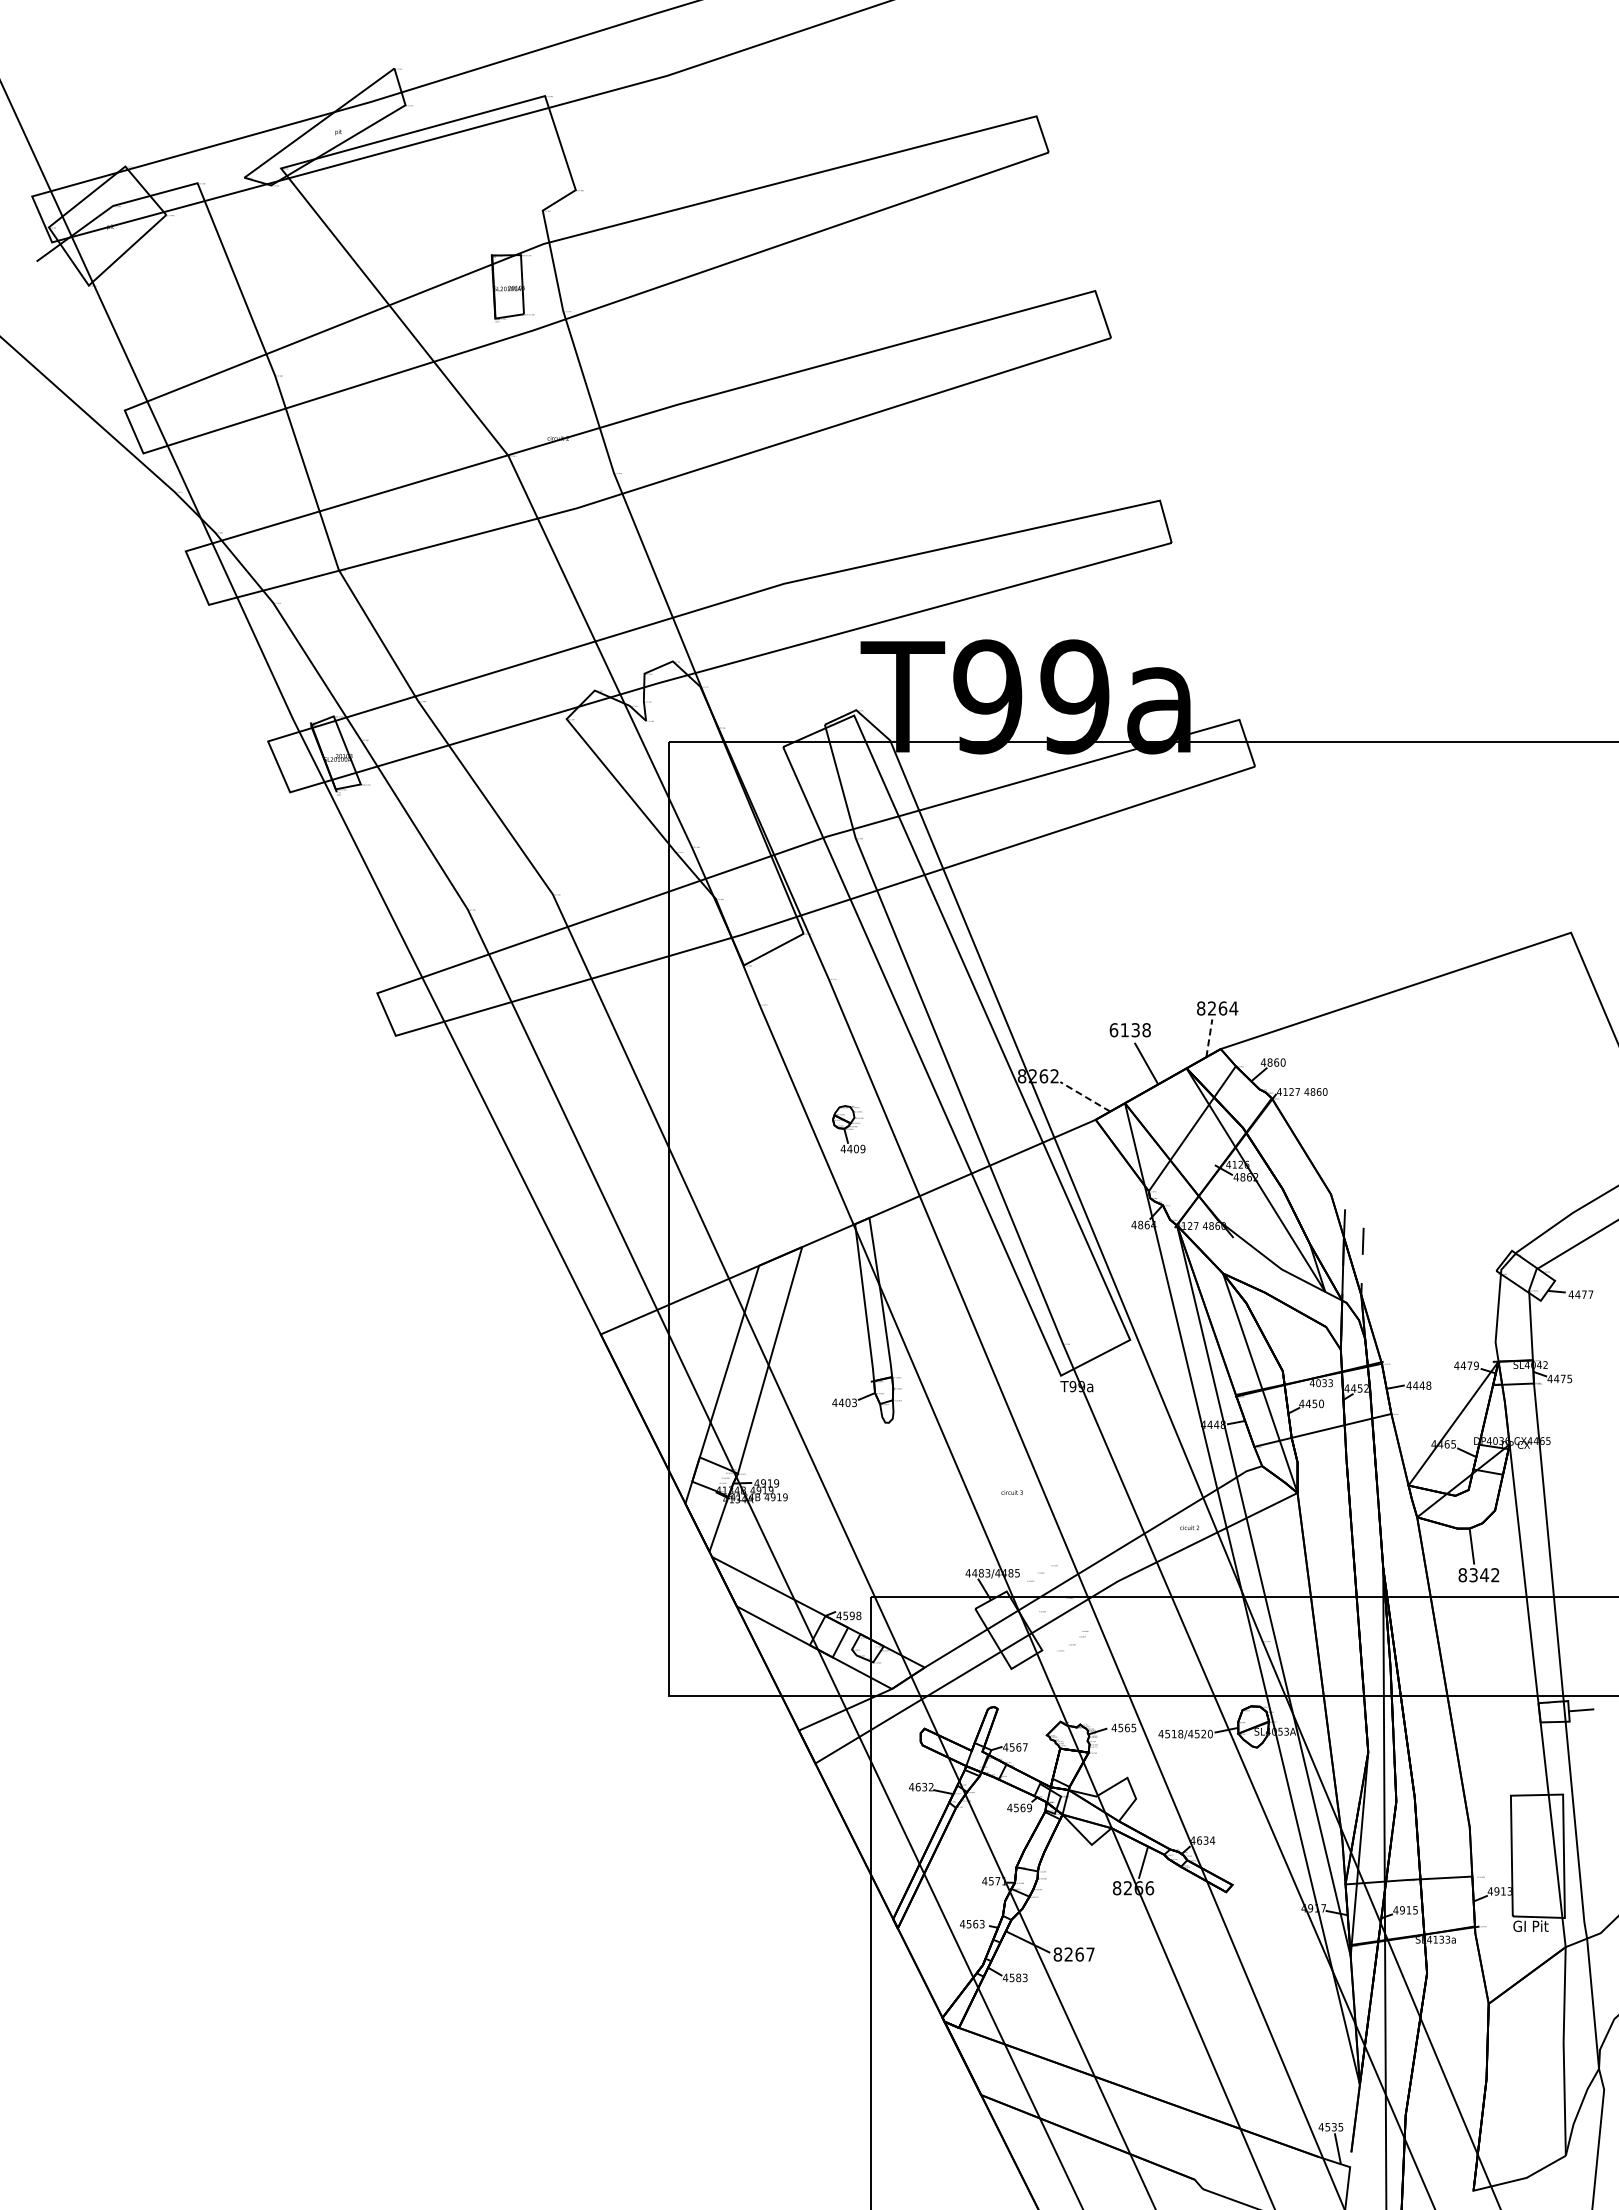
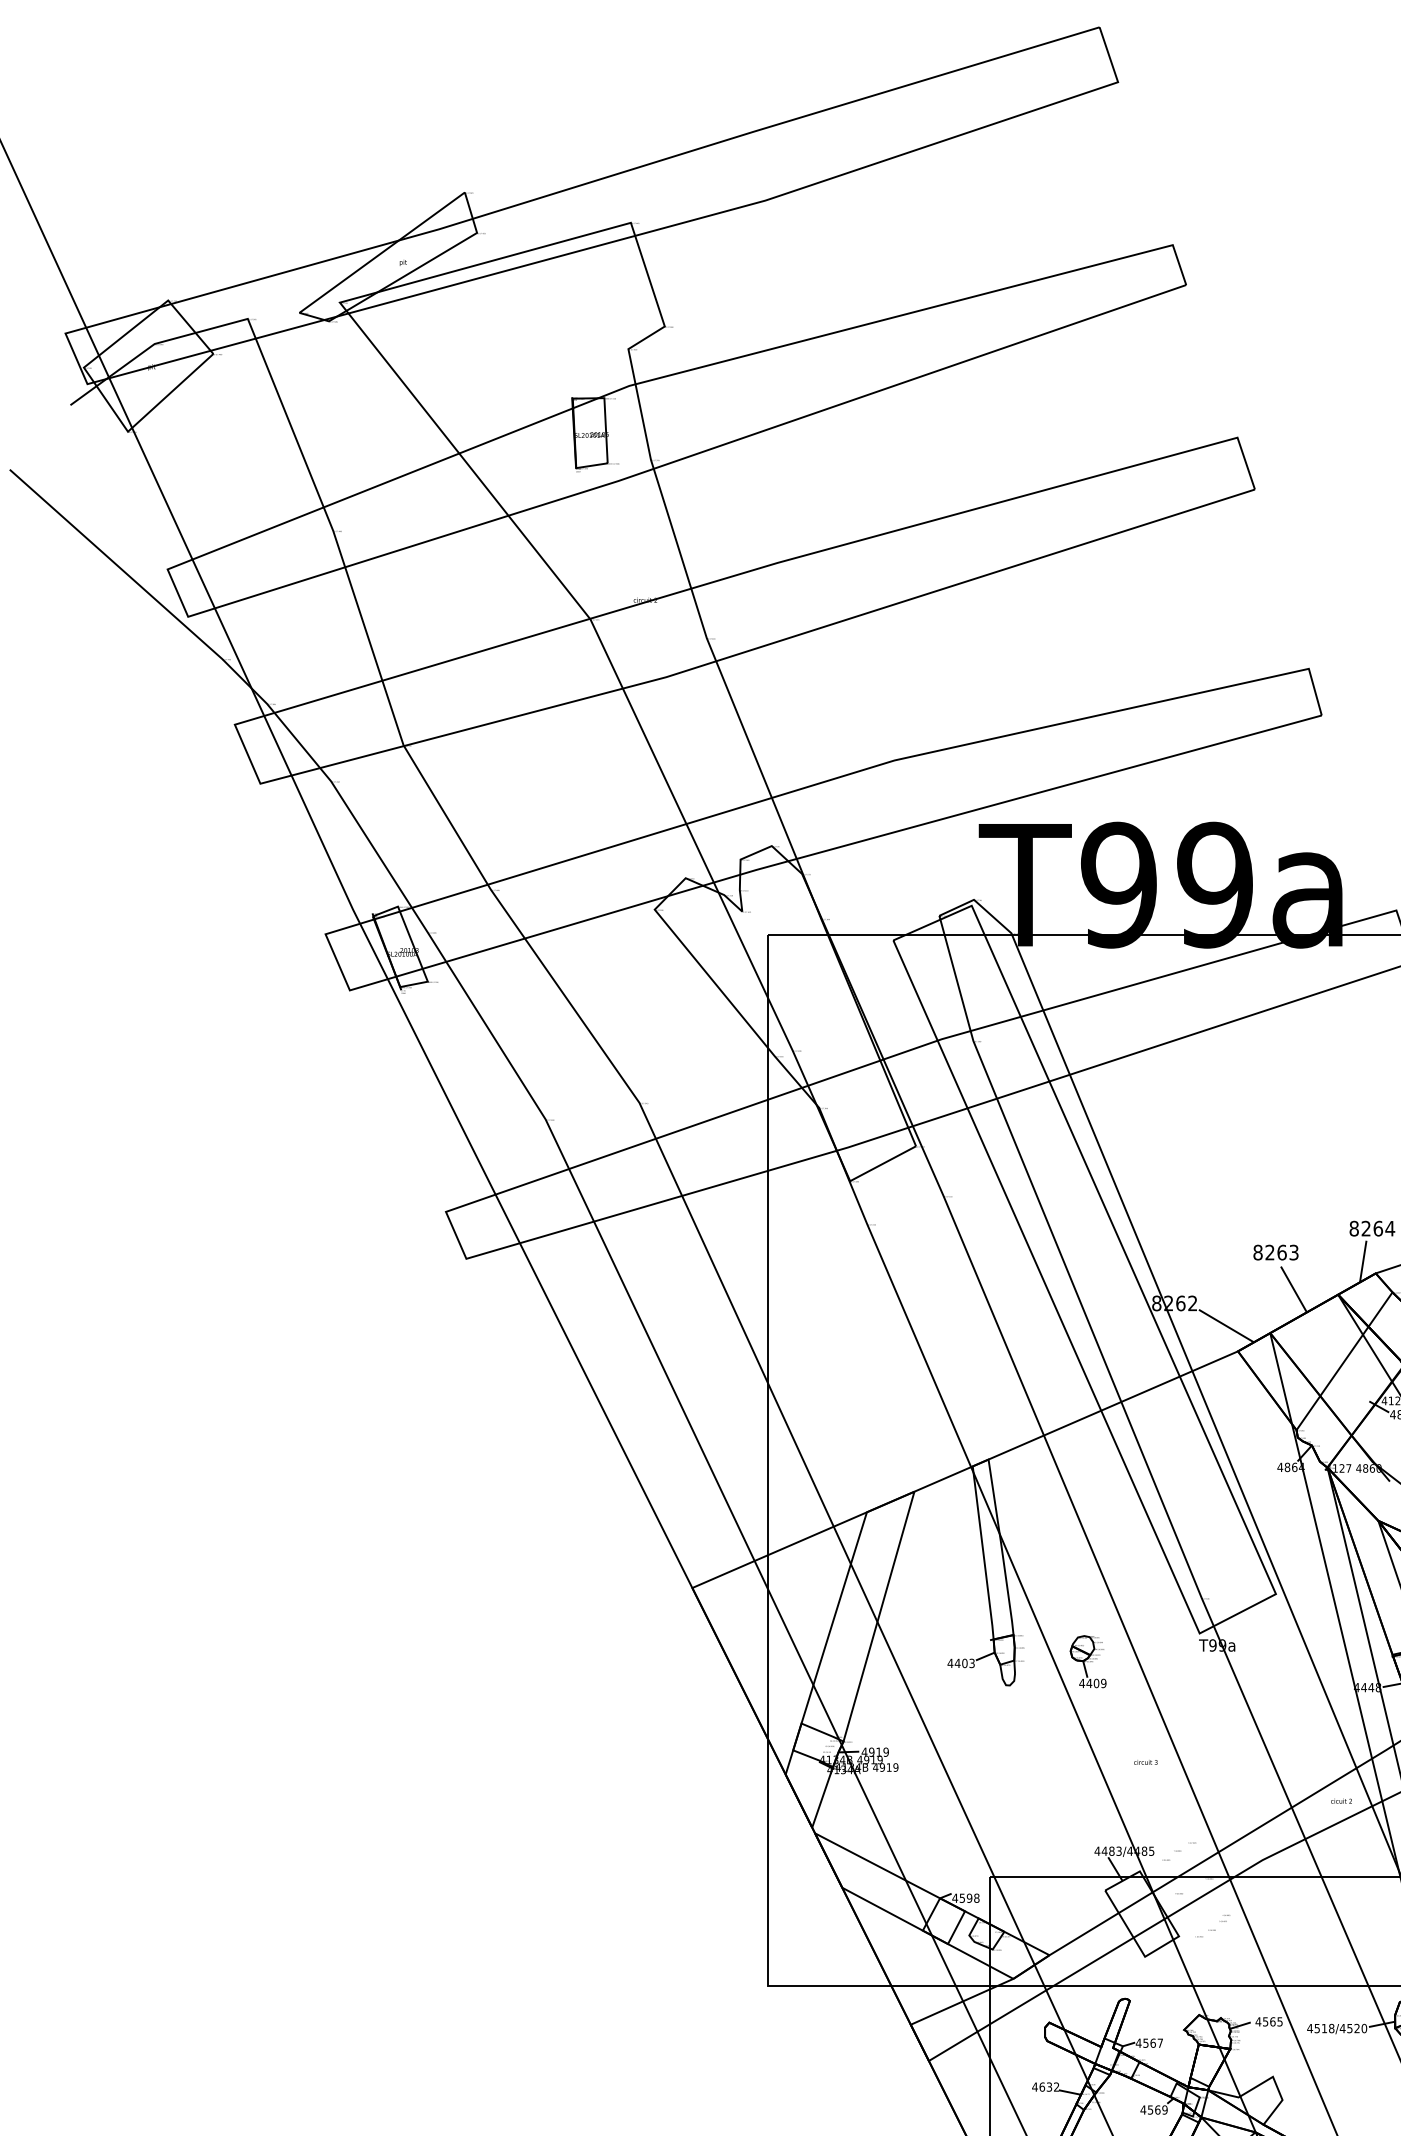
text: (1129, 1030) -> (1275, 1252), 6138 -> 8263
line: (1209, 1037) -> (1363, 1260), dashed -> solid
line: (1085, 1096) -> (1226, 1325), dashed -> solid
part: (848, 1129) -> (1087, 1661), moved

